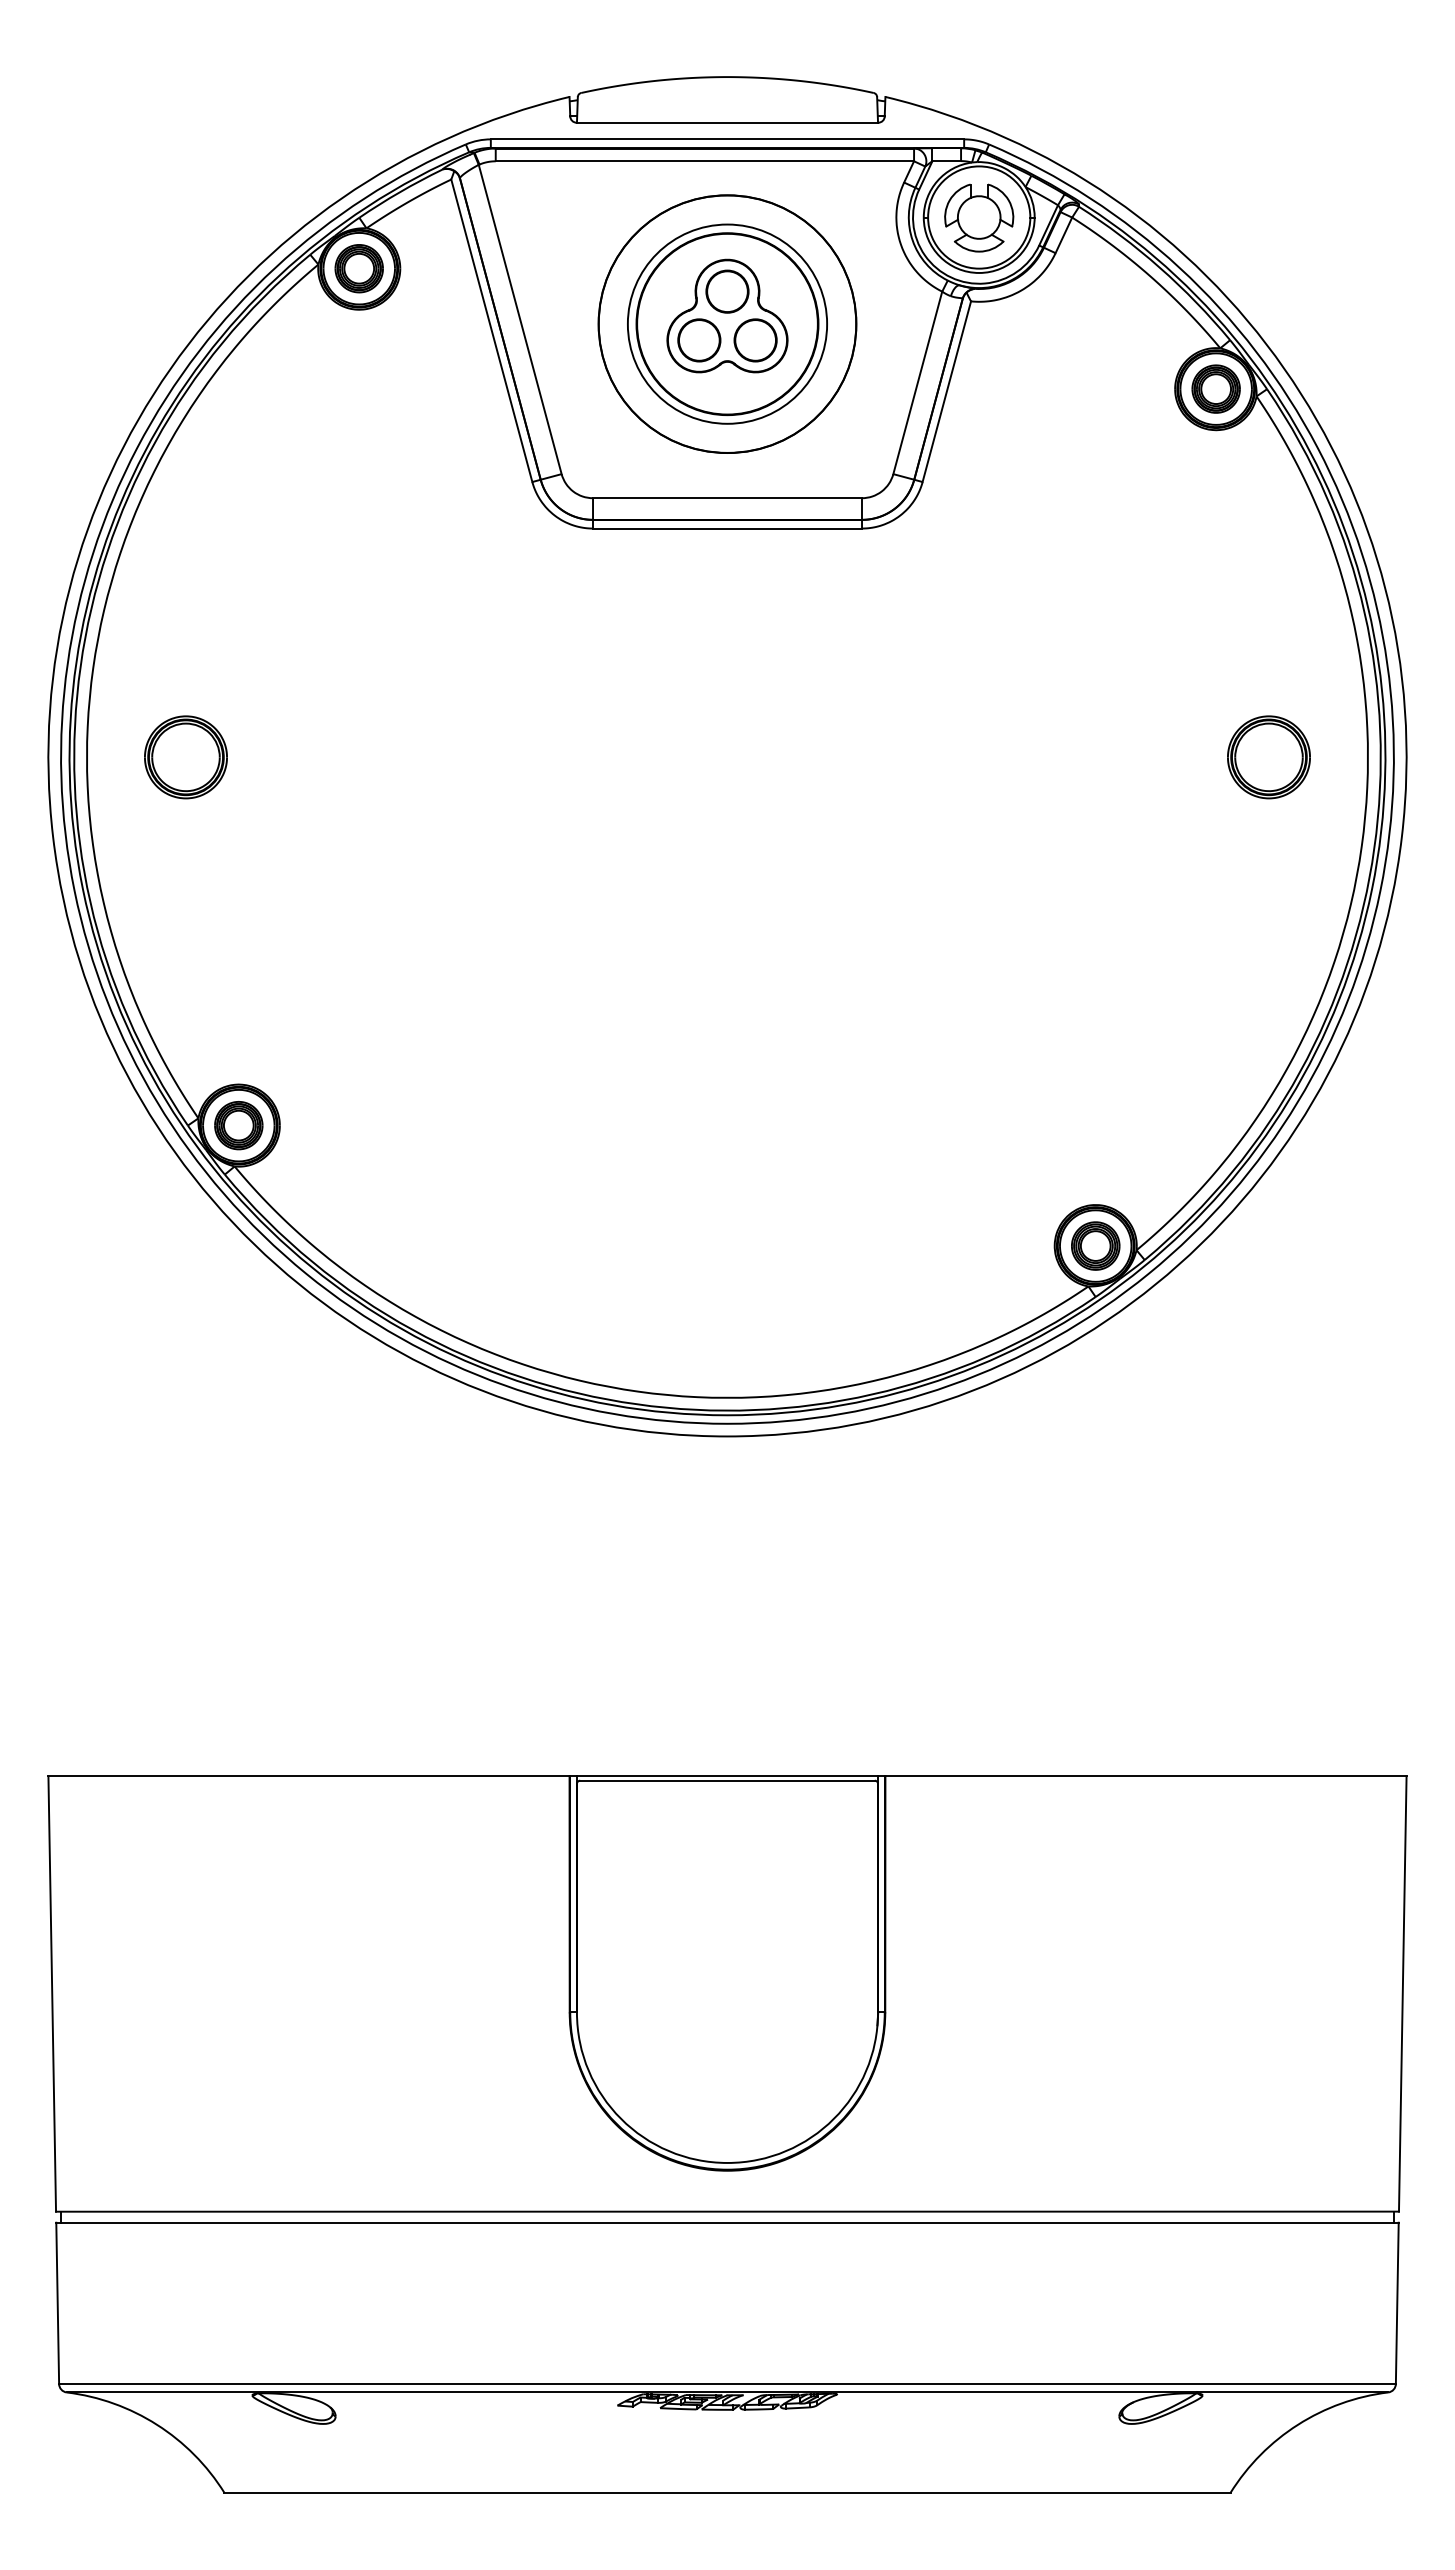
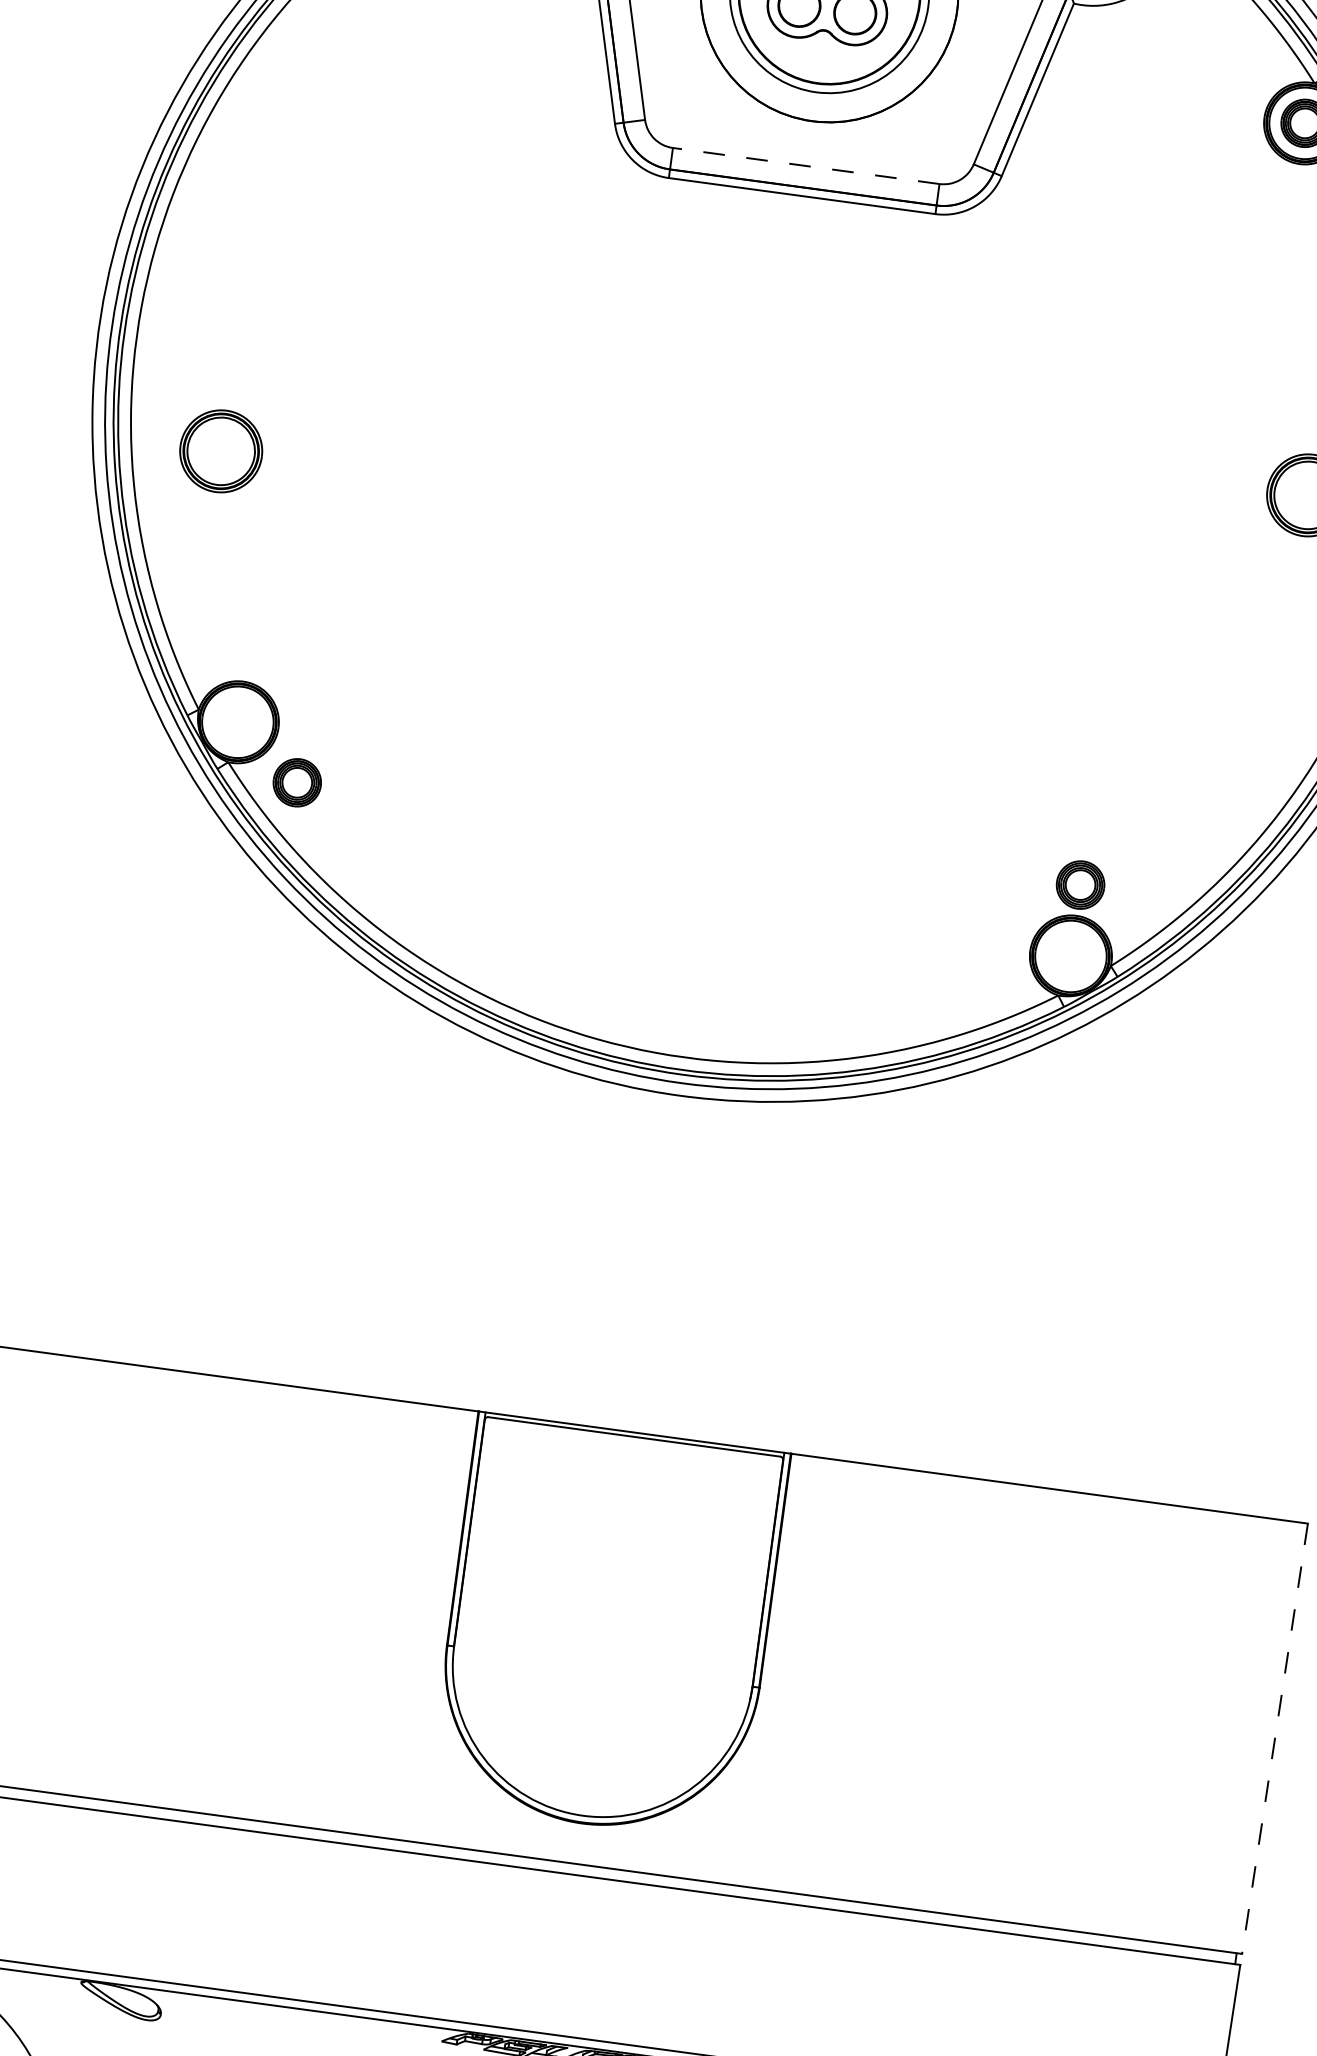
line: (727, 498) -> (806, 166), solid -> dashed
part: (185, 757) -> (220, 451), moved
part: (238, 1125) -> (297, 782), moved
part: (1095, 1245) -> (1080, 884), moved
line: (1402, 1993) -> (1274, 1738), solid -> dashed

